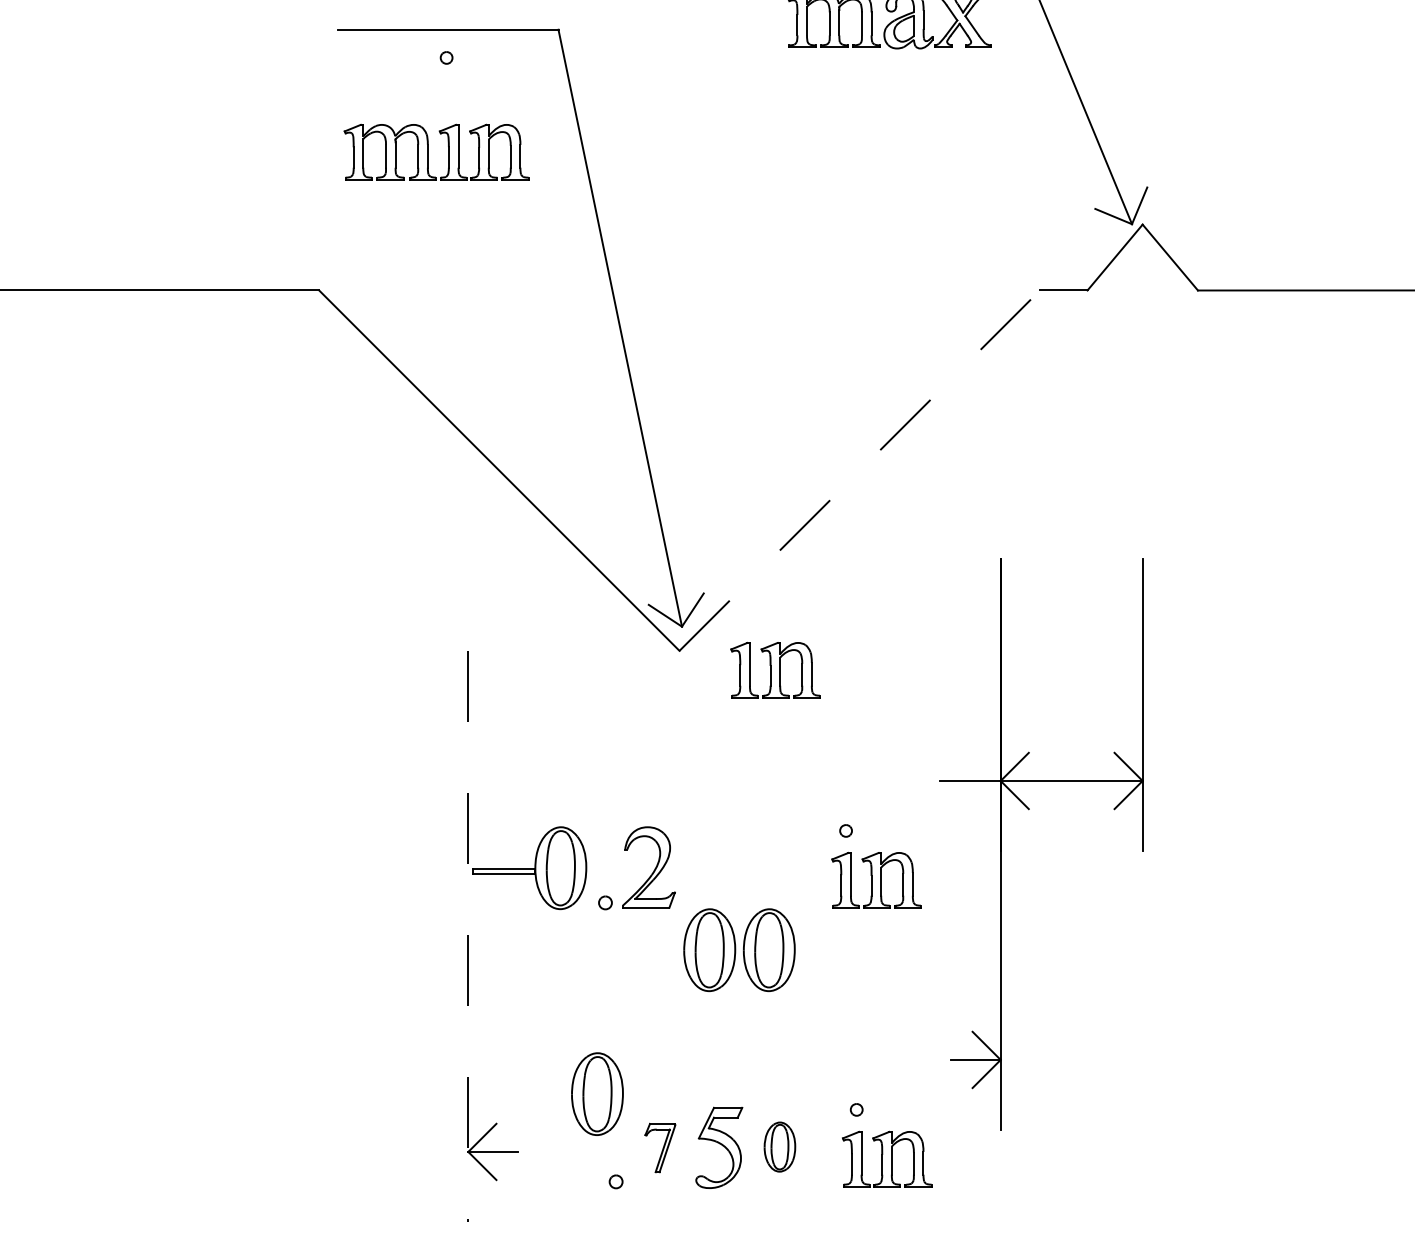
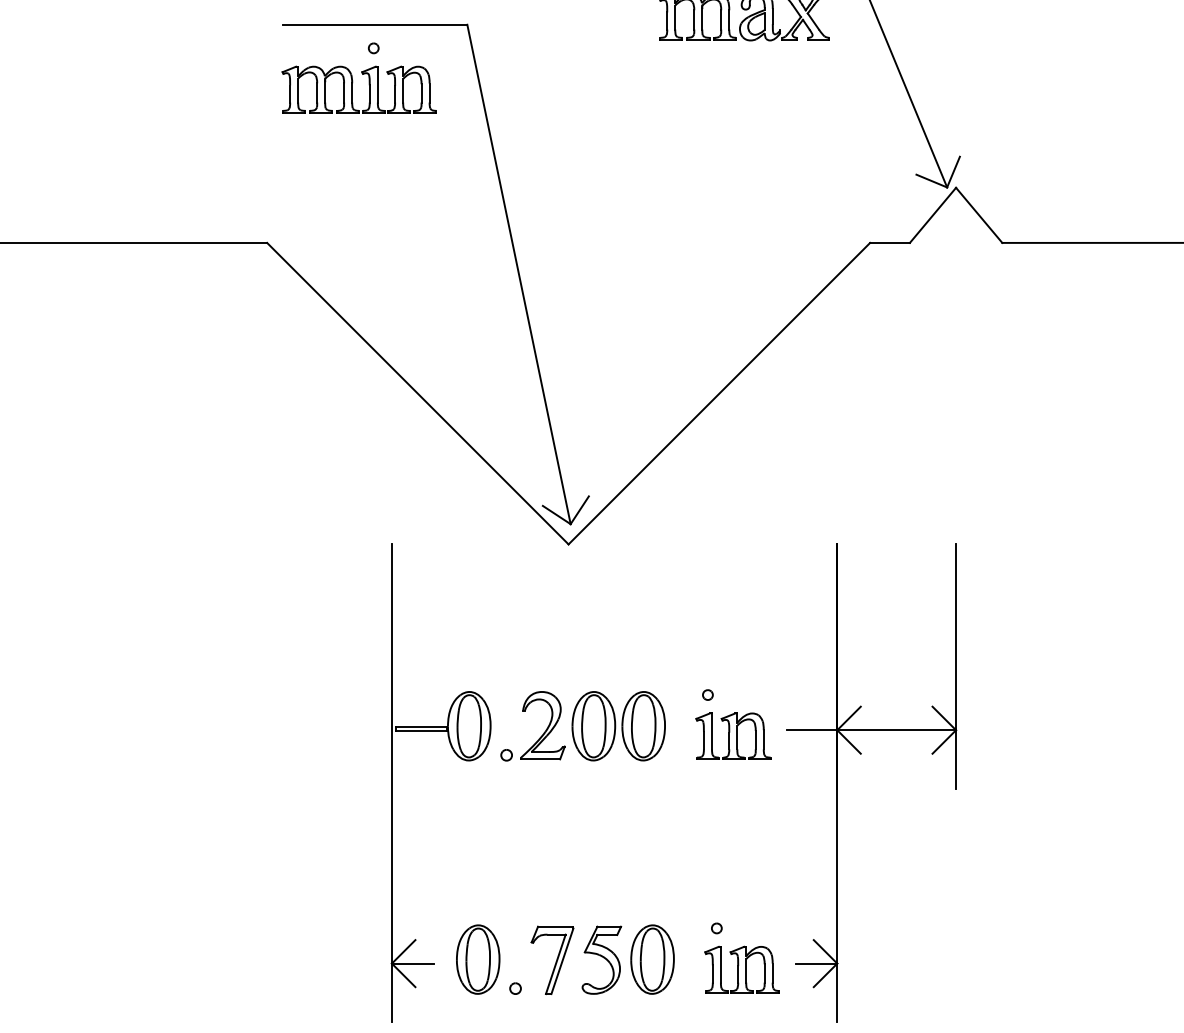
part: (428, 151) -> (352, 88), moved
line: (859, 470) -> (719, 393), dashed -> solid
part: (775, 669) -> (648, 560), removed
part: (1028, 810) -> (860, 754), moved
line: (468, 936) -> (392, 783), dashed -> solid
part: (739, 950) -> (618, 726), moved
part: (597, 1093) -> (478, 959), moved
part: (779, 1146) -> (652, 959), size x1.67
part: (660, 1147) -> (552, 959), size x1.67

